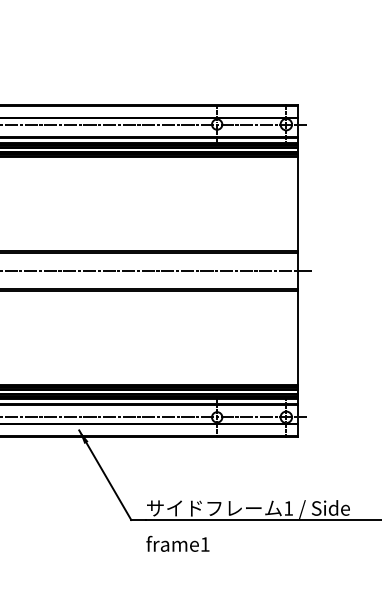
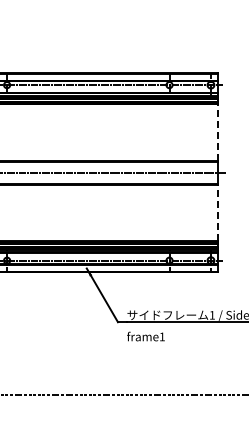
line: (297, 203) -> (217, 132), solid -> dashed
line: (297, 336) -> (217, 212), solid -> dashed

